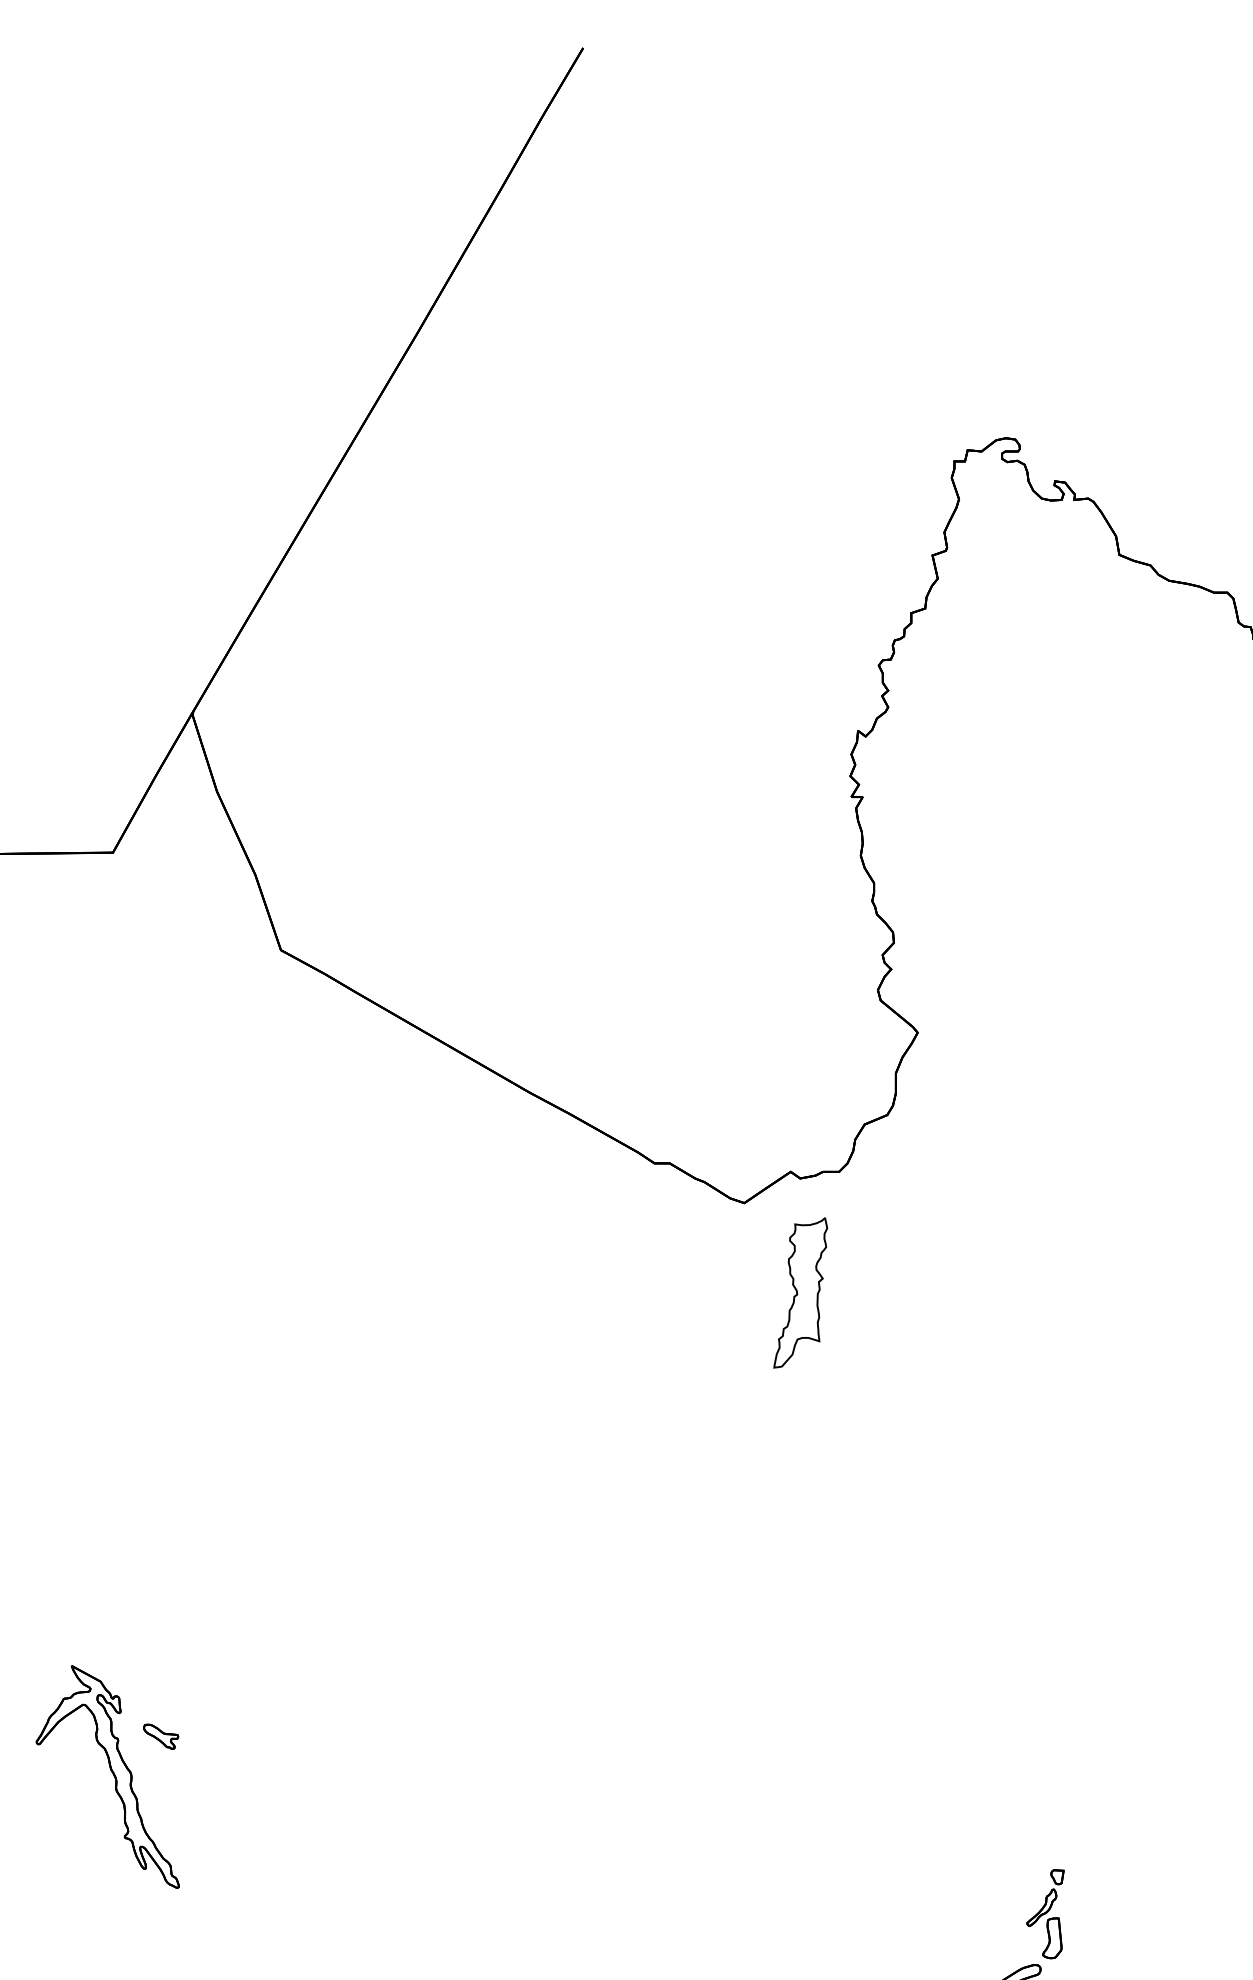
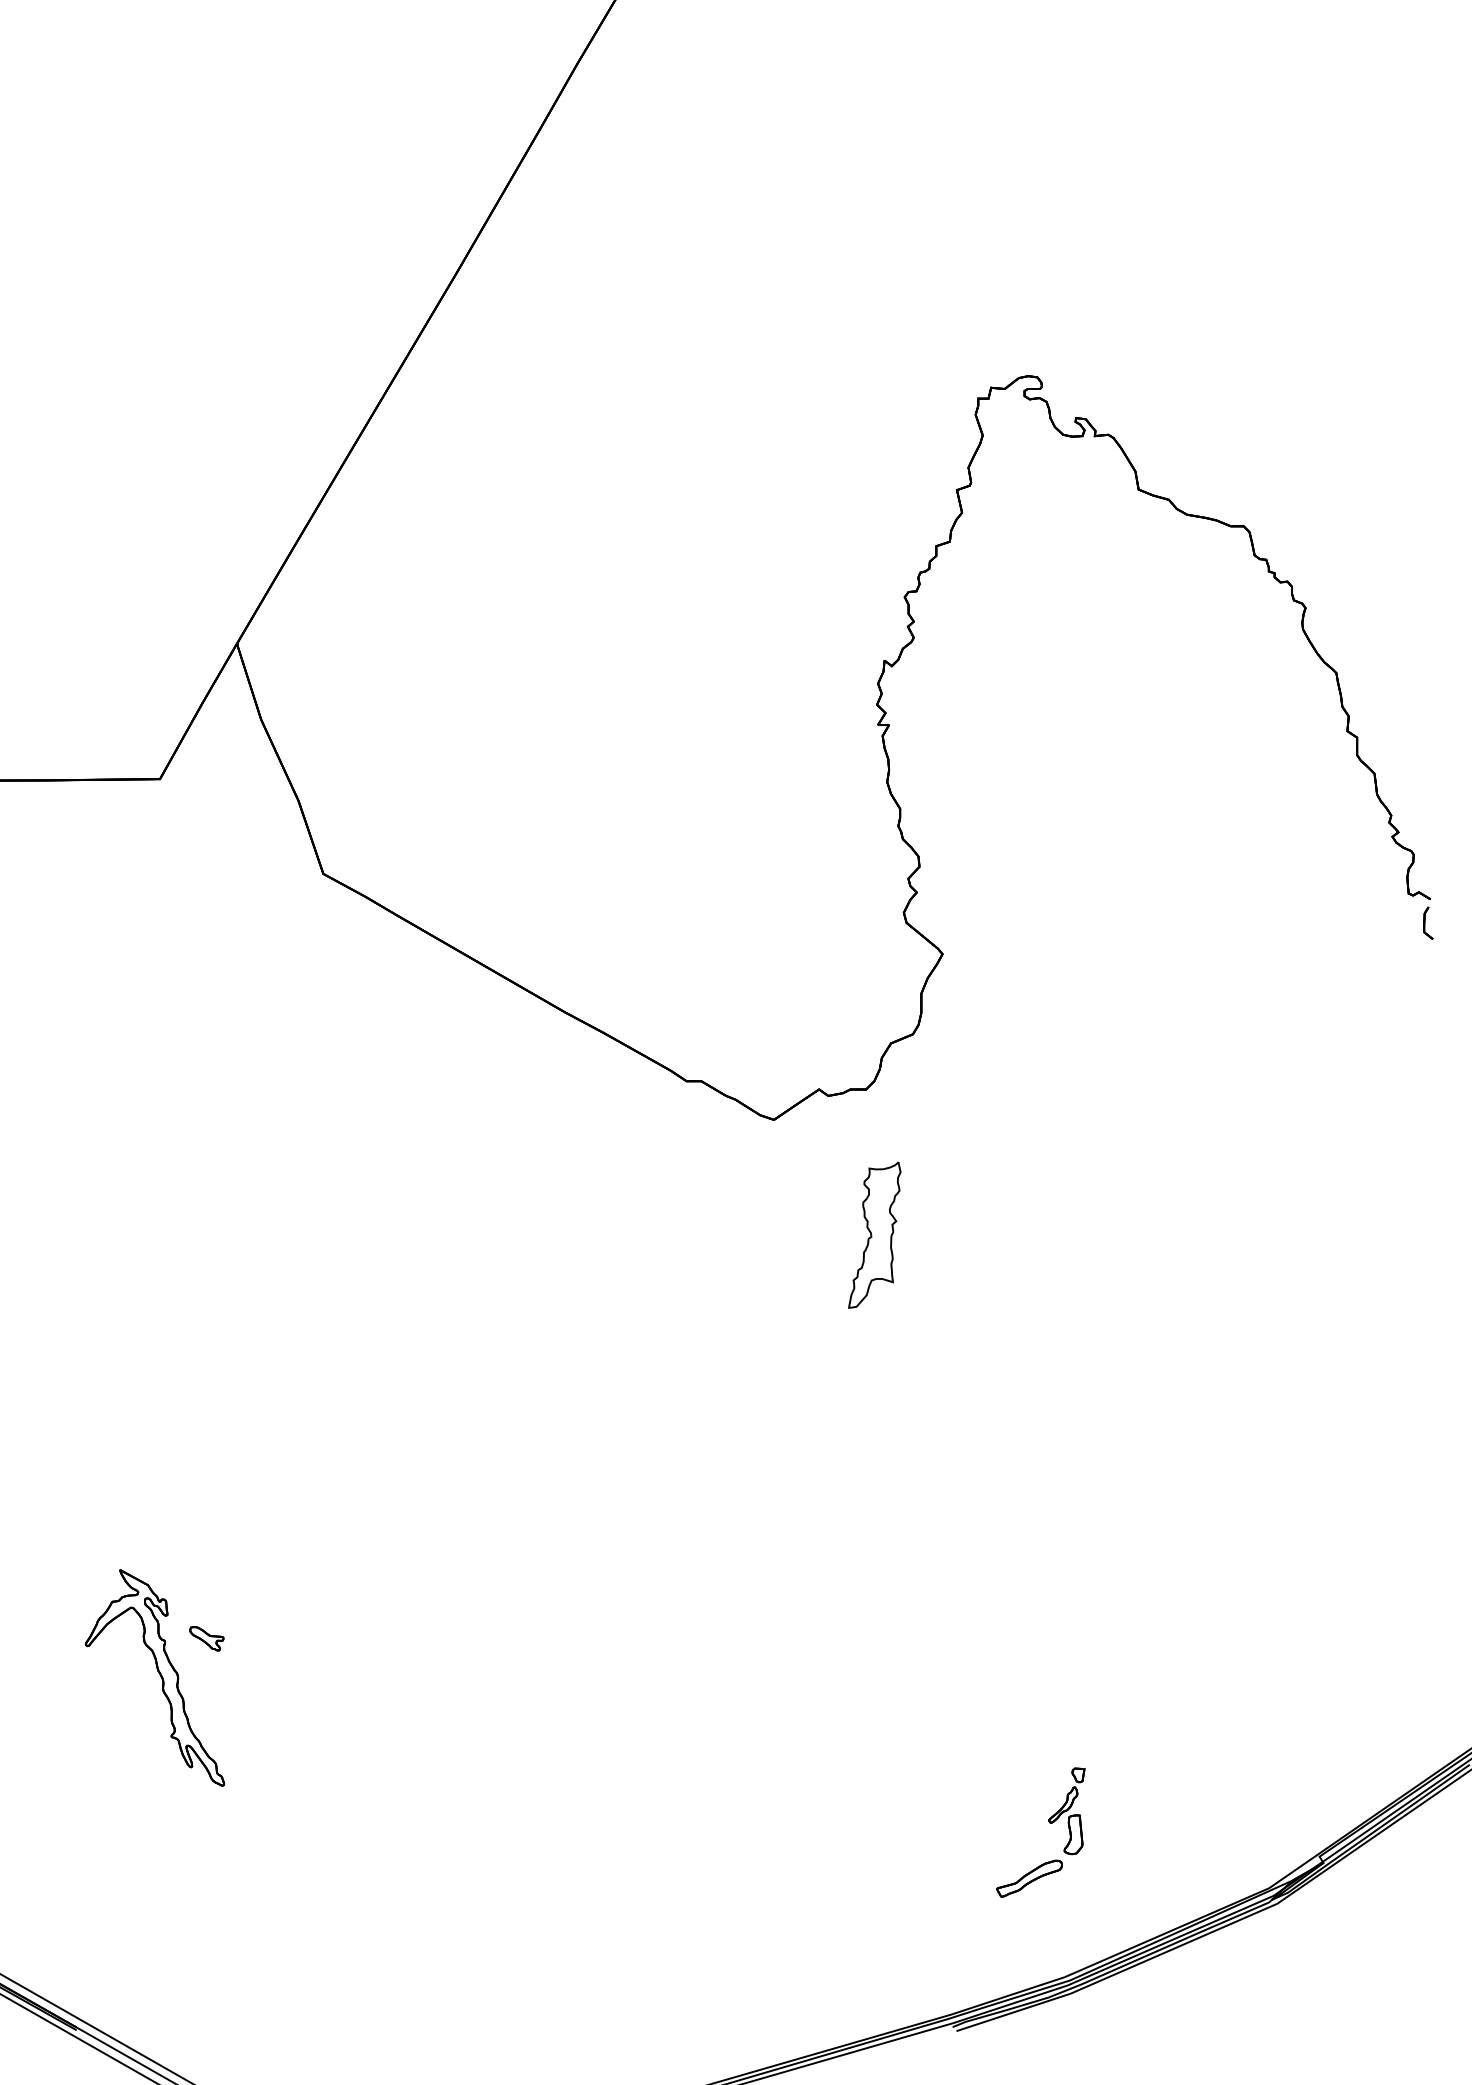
part: (800, 1292) -> (874, 1234), moved

